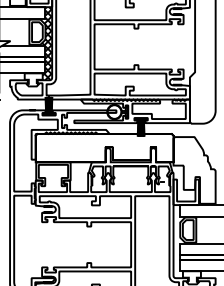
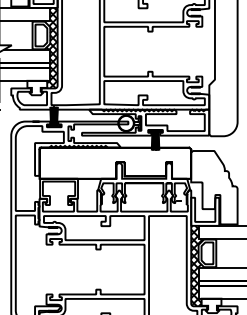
hatch: (178, 241) -> (196, 265), added

